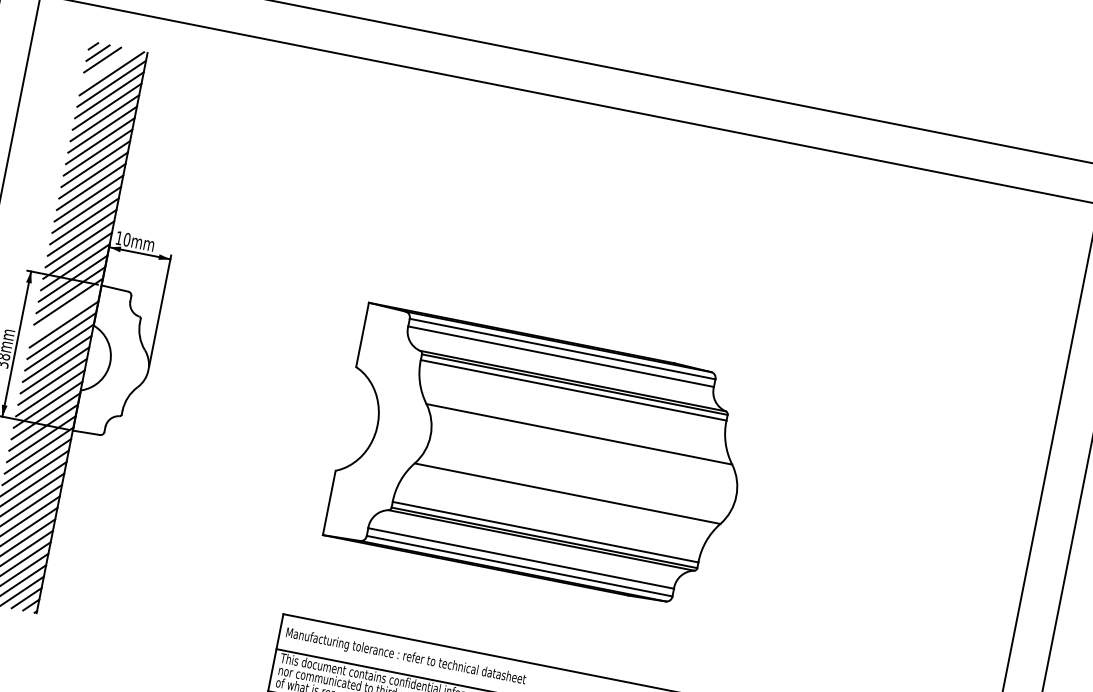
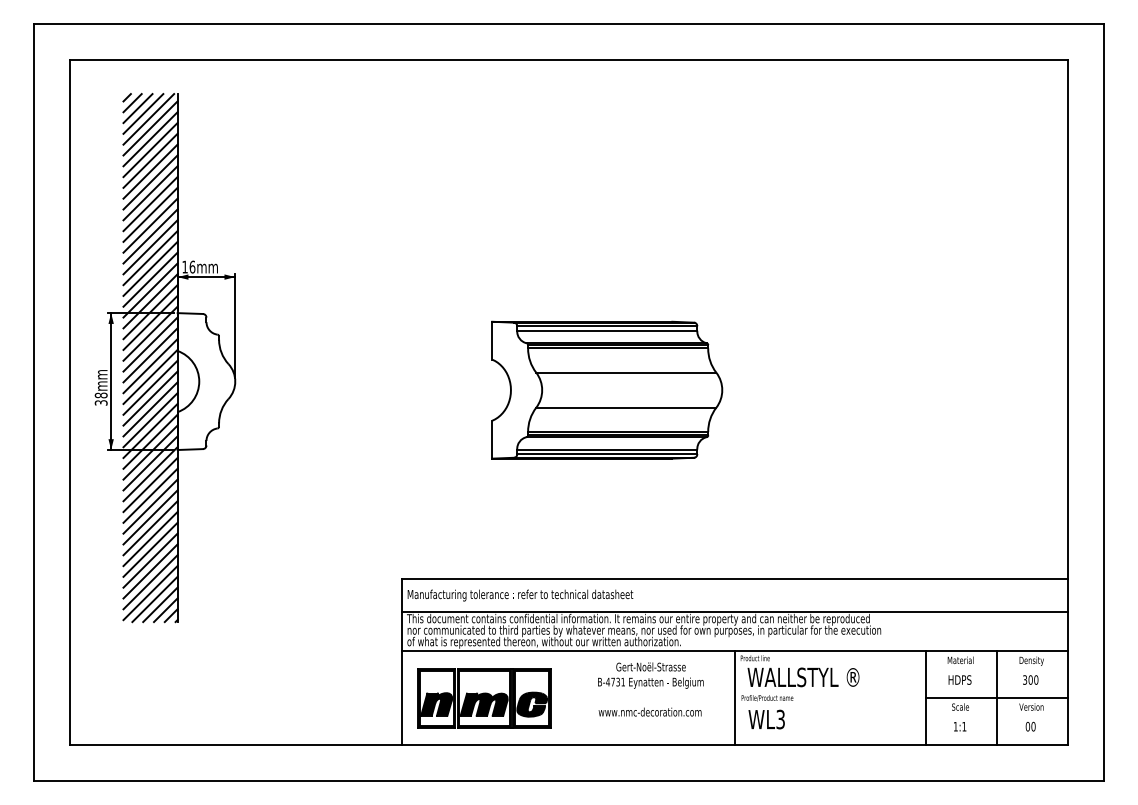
line: (107, 66) -> (143, 113), added
text: (127, 239) -> (192, 266), 10mm -> 16mm
line: (66, 313) -> (150, 344), added
part: (541, 456) -> (607, 389), size x0.62

